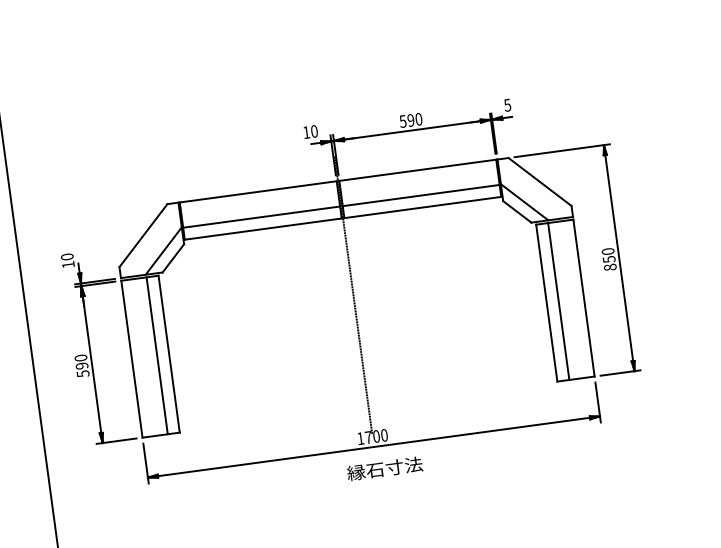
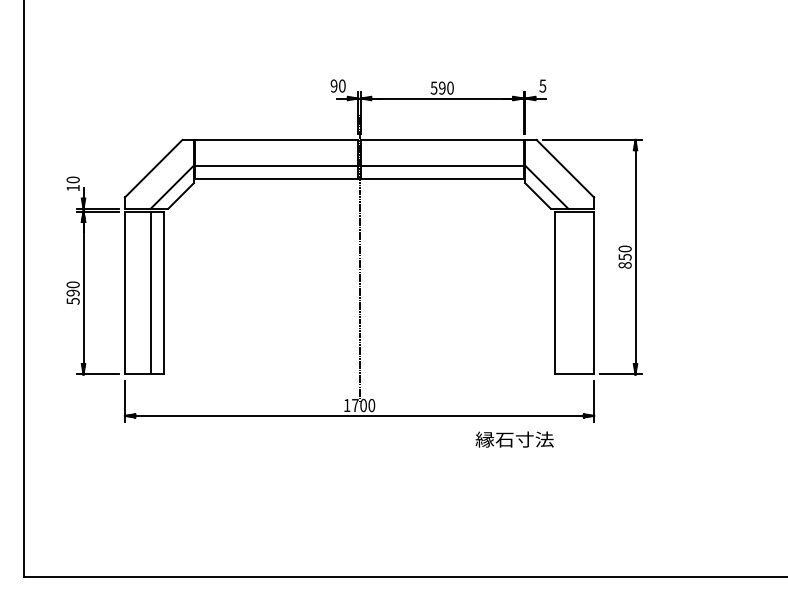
text: (305, 132) -> (333, 85), 10 -> 90
line: (558, 301) -> (567, 292), removed
text: (384, 468) -> (514, 439), moved

